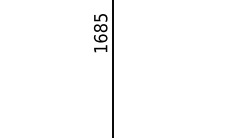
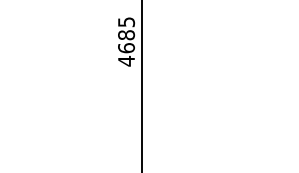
text: (100, 48) -> (126, 60), 1685 -> 4685

